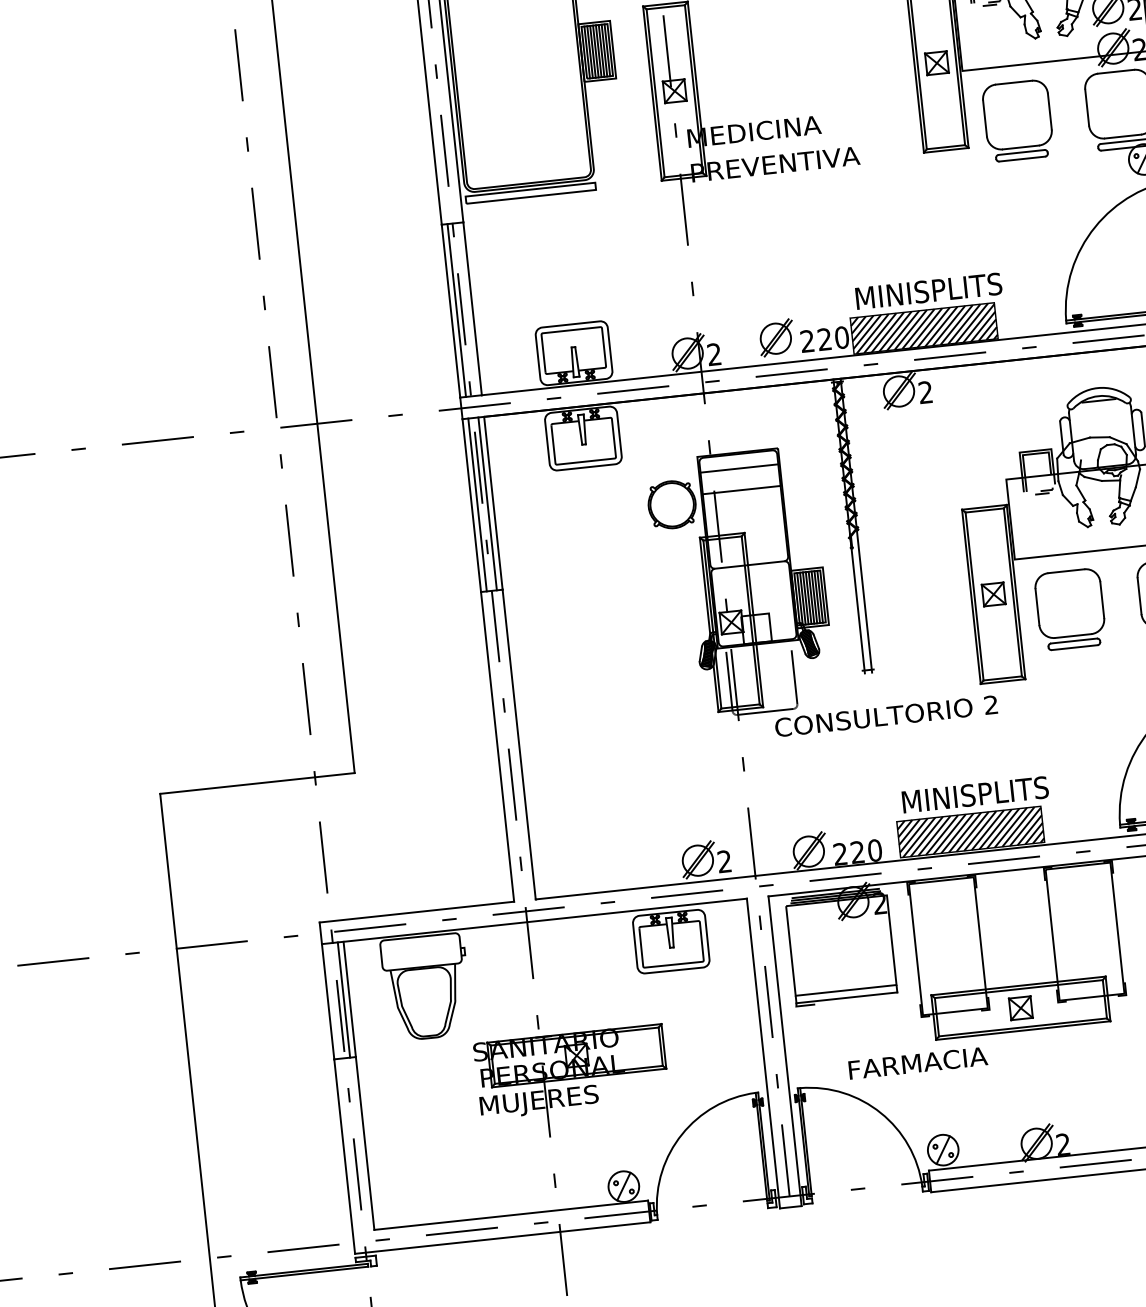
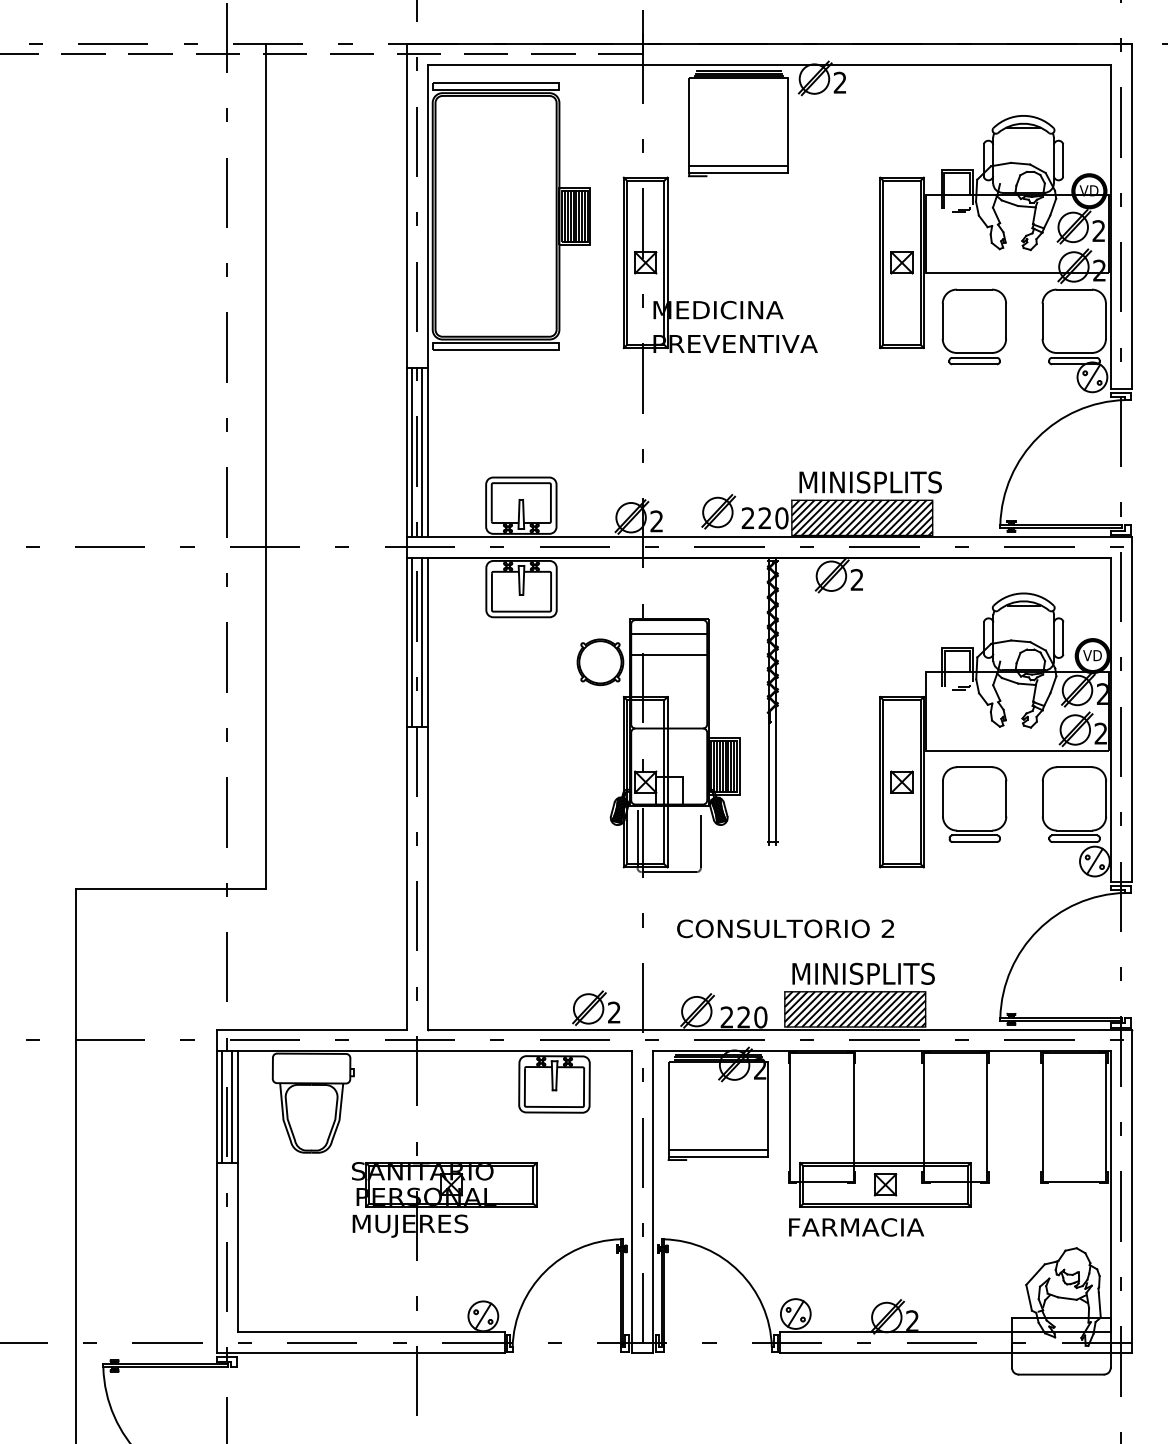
line: (467, 308) -> (422, 451), added
text: (886, 715) -> (785, 928), moved
line: (334, 1000) -> (222, 1106), added
text: (918, 1063) -> (856, 1227), moved

